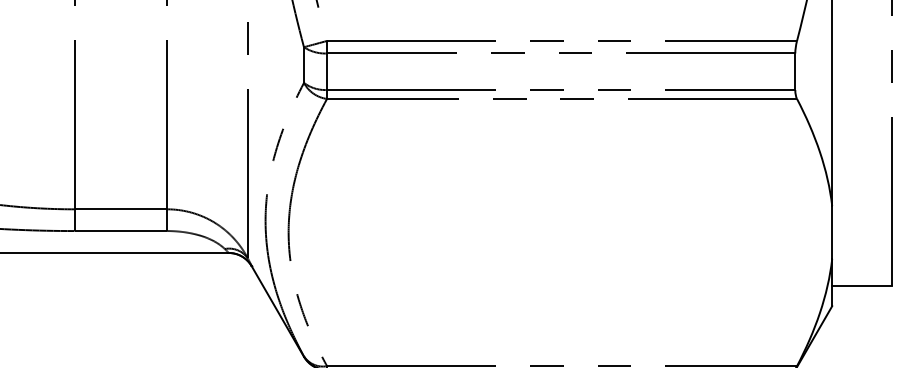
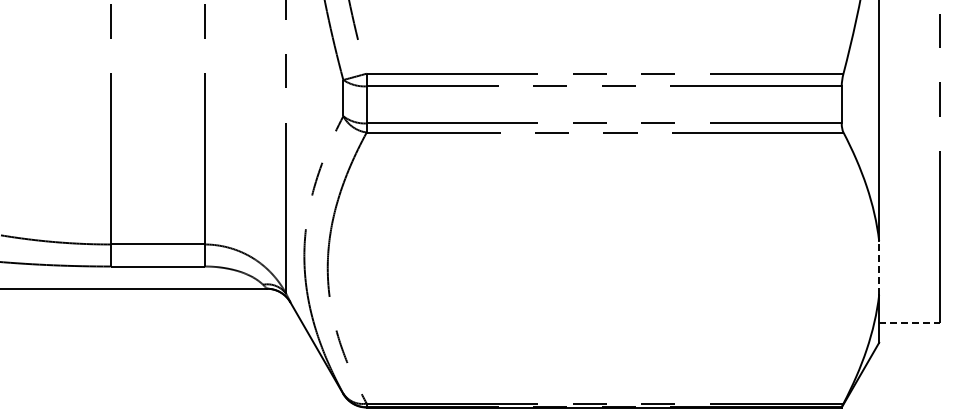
line: (832, 233) -> (879, 268), solid -> dashed
line: (863, 286) -> (910, 322), solid -> dashed

